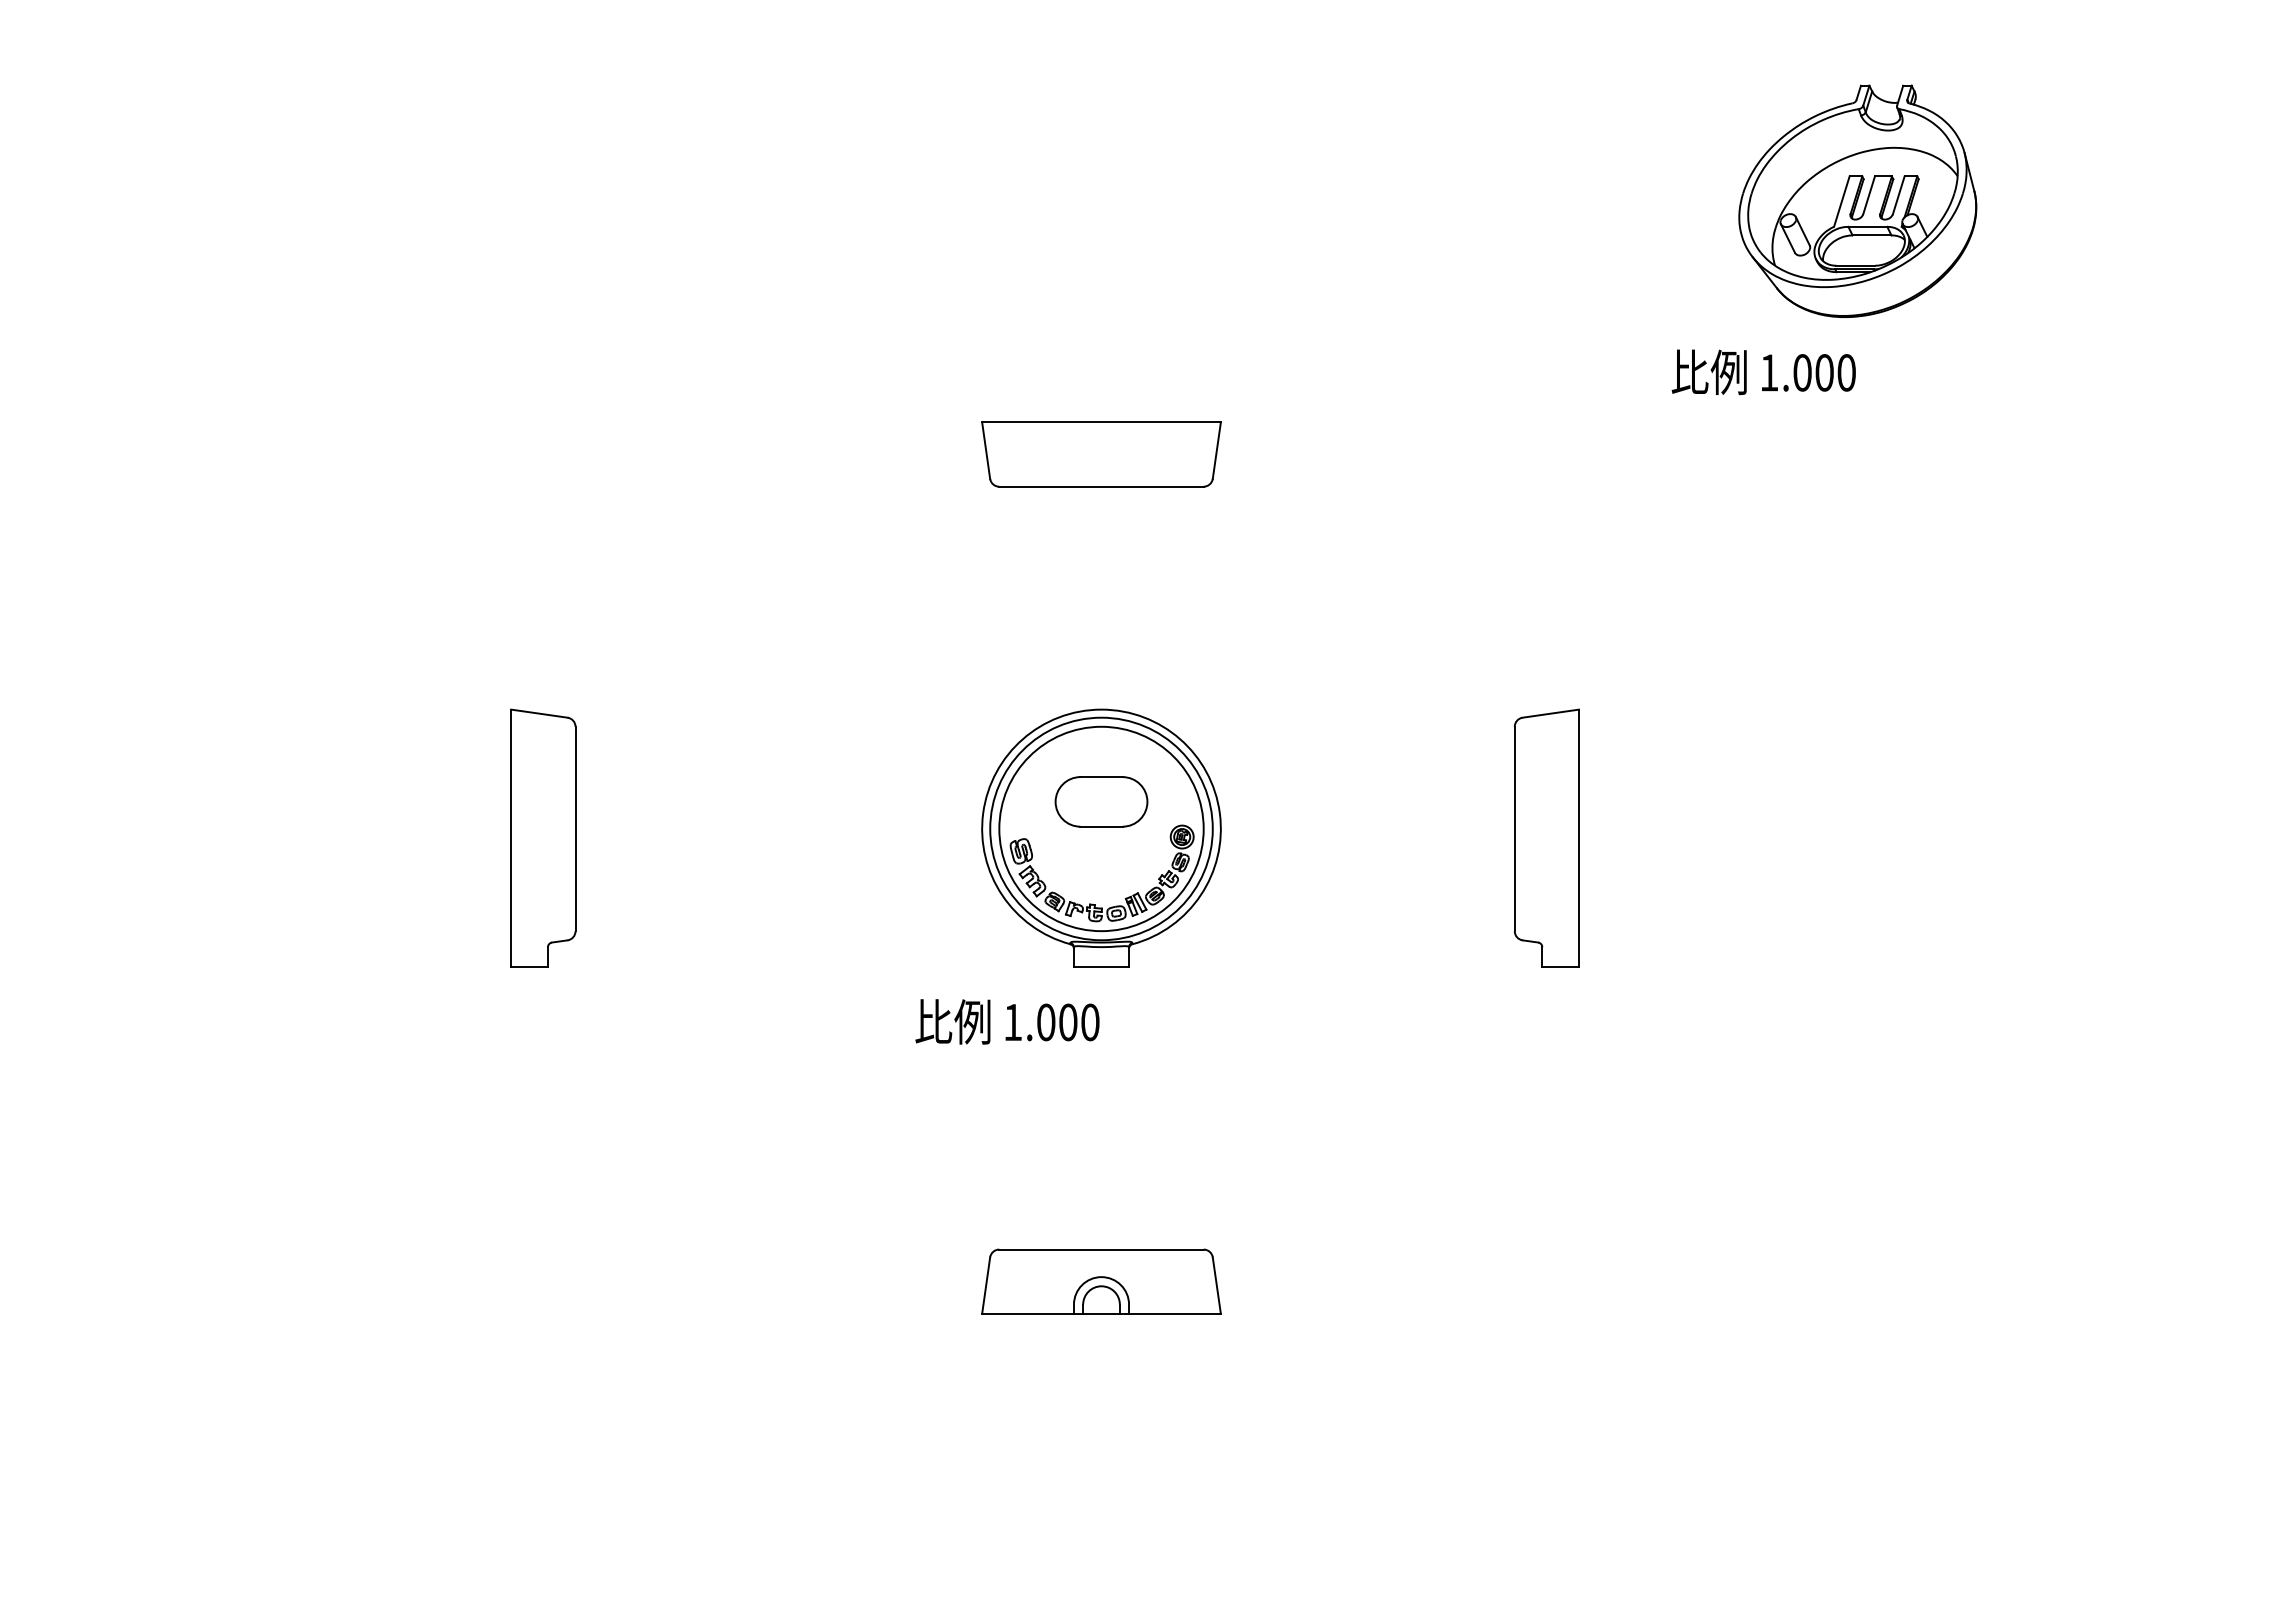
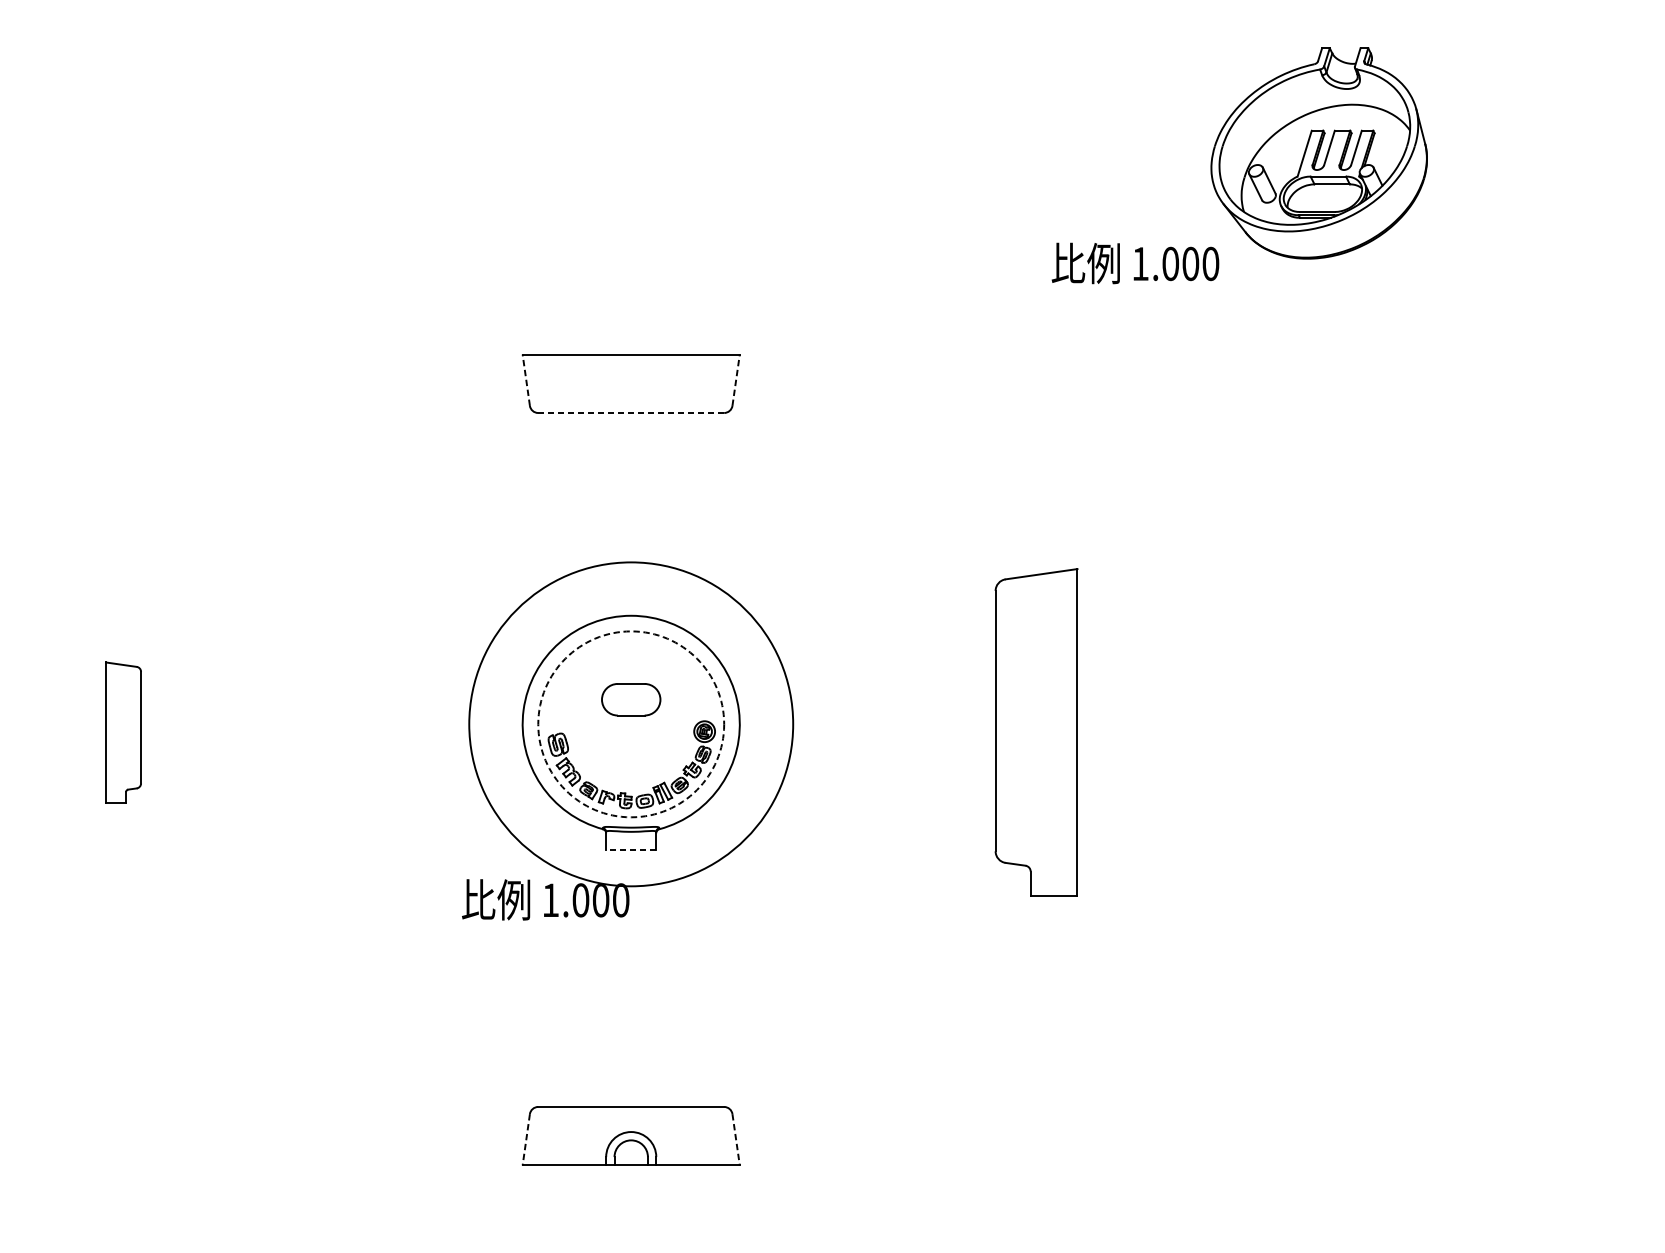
text: (1763, 372) -> (1135, 263), moved
line: (986, 450) -> (526, 380), solid -> dashed
line: (1216, 450) -> (735, 380), solid -> dashed
line: (1100, 486) -> (630, 412), solid -> dashed
part: (1101, 801) -> (631, 699), size x0.7
circle: (1101, 828) -> (631, 723), size x1.6
circle: (1101, 828) -> (631, 723), solid -> dashed
part: (543, 837) -> (123, 732), size x0.6
part: (1546, 837) -> (1036, 732), size x1.4
line: (1101, 966) -> (631, 849), solid -> dashed
line: (986, 1286) -> (526, 1140), solid -> dashed
line: (1216, 1286) -> (735, 1140), solid -> dashed

